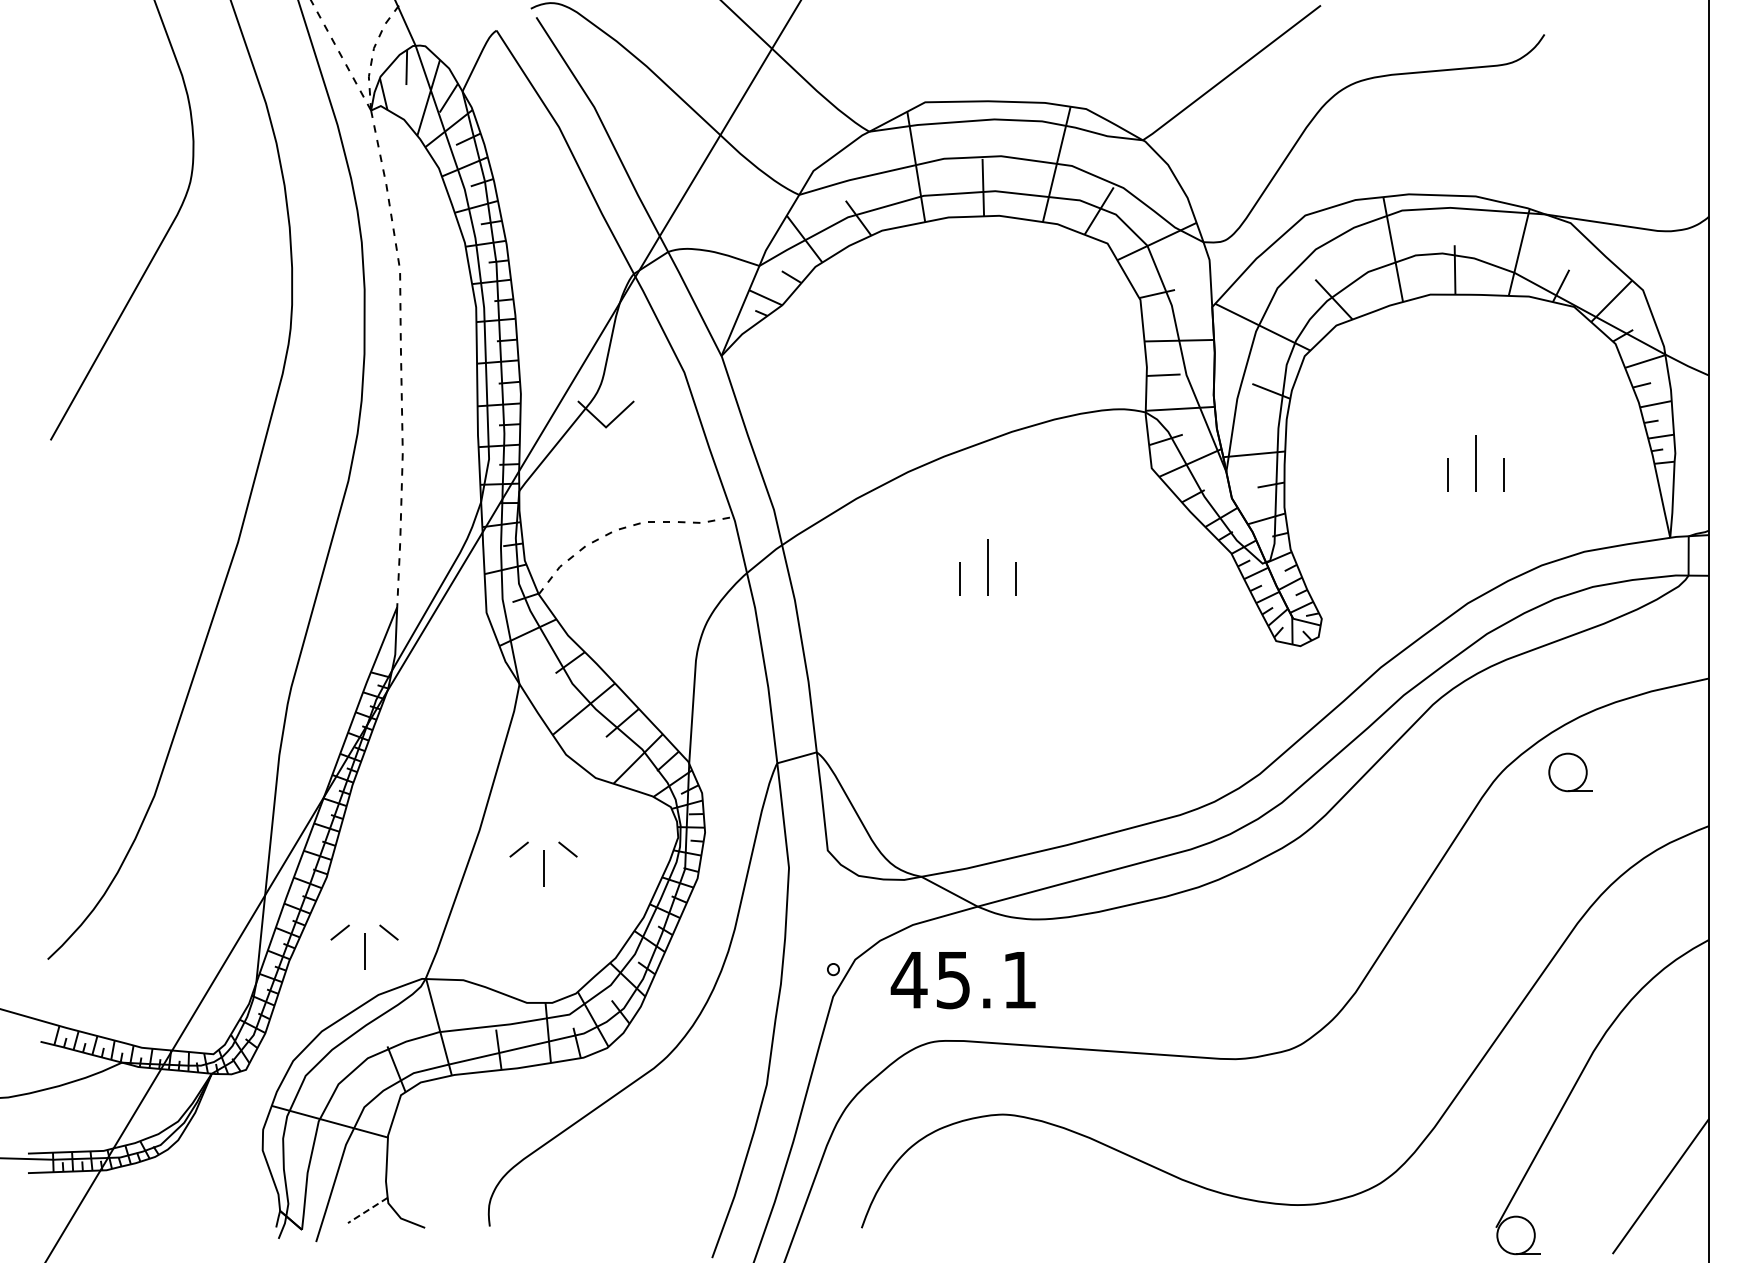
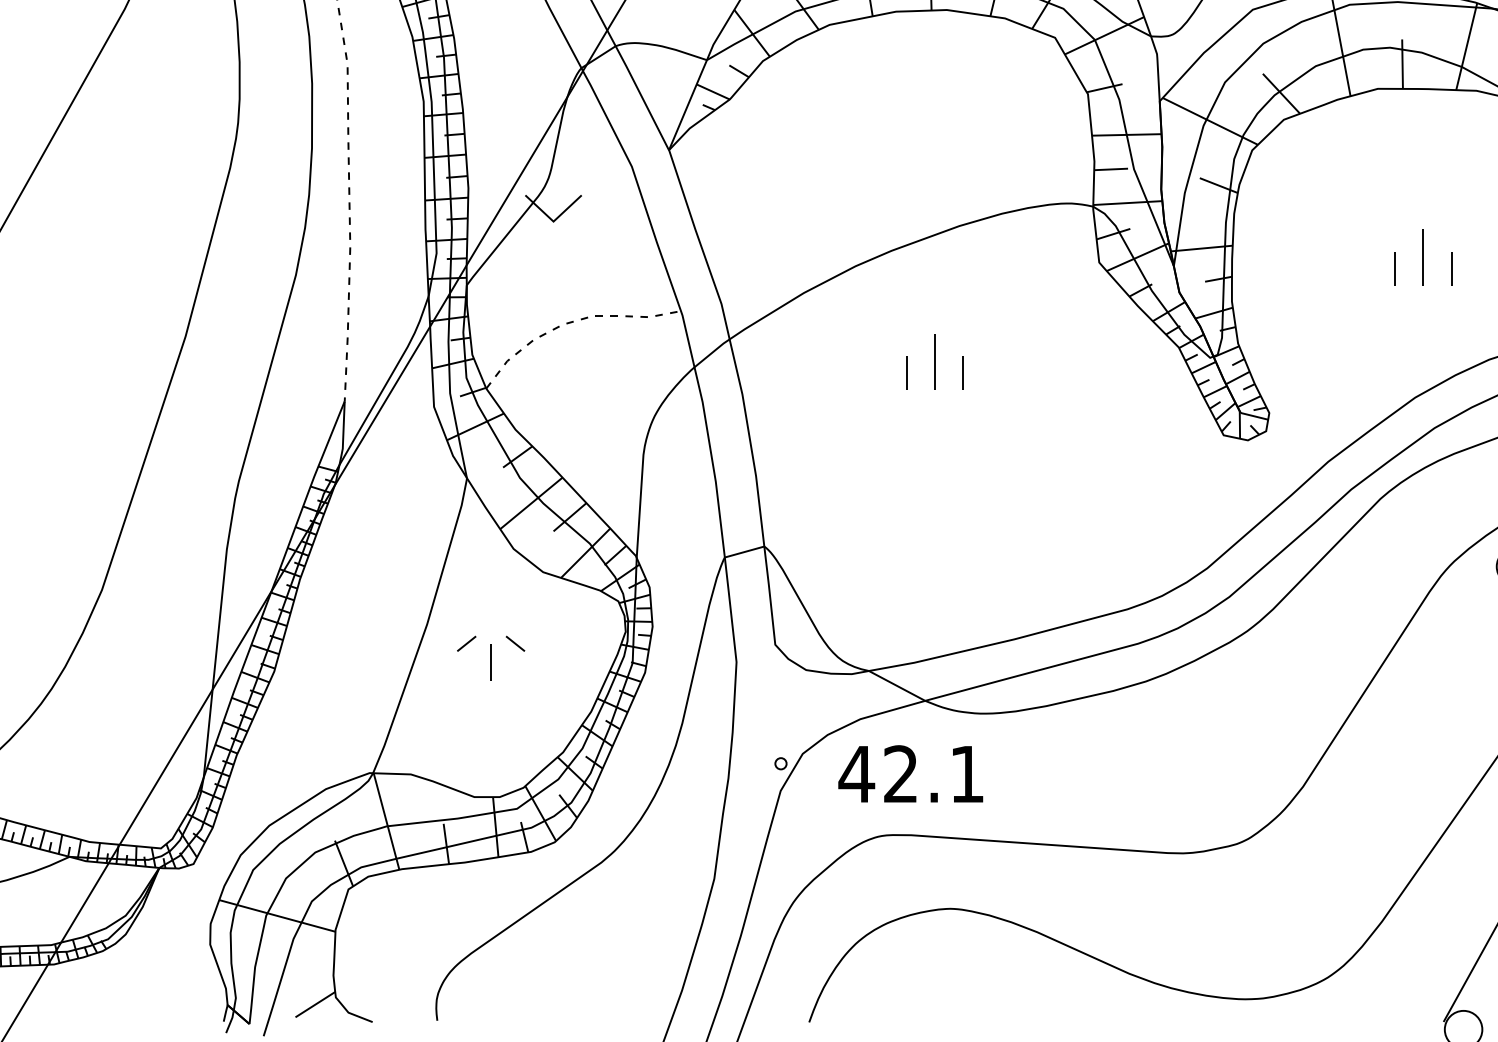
part: (364, 946) -> (312, 740), removed
text: (952, 980) -> (900, 774), 45.1 -> 42.1
line: (367, 1210) -> (315, 1004), dashed -> solid

